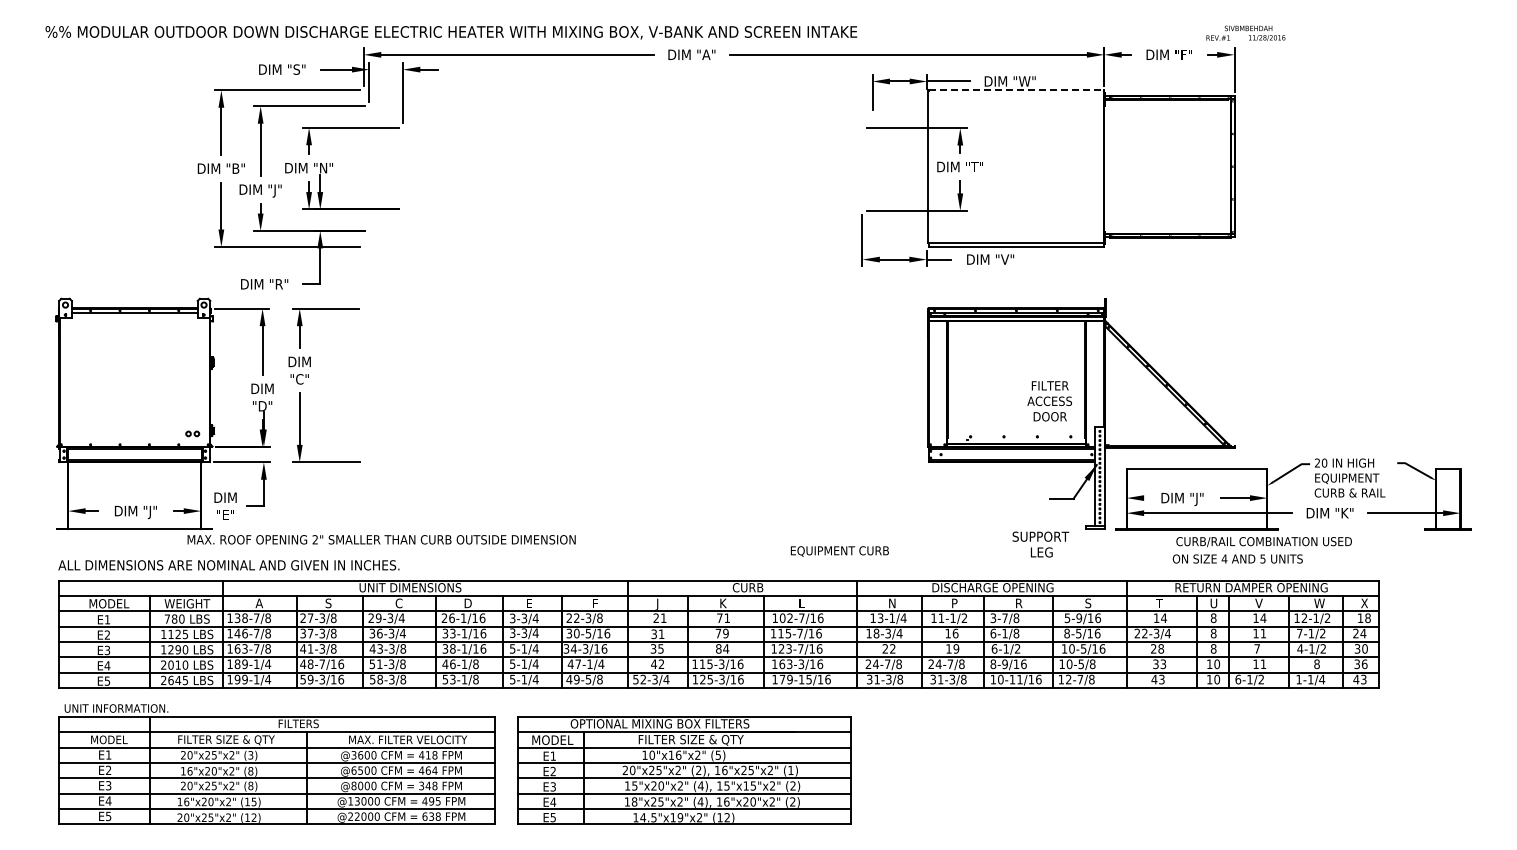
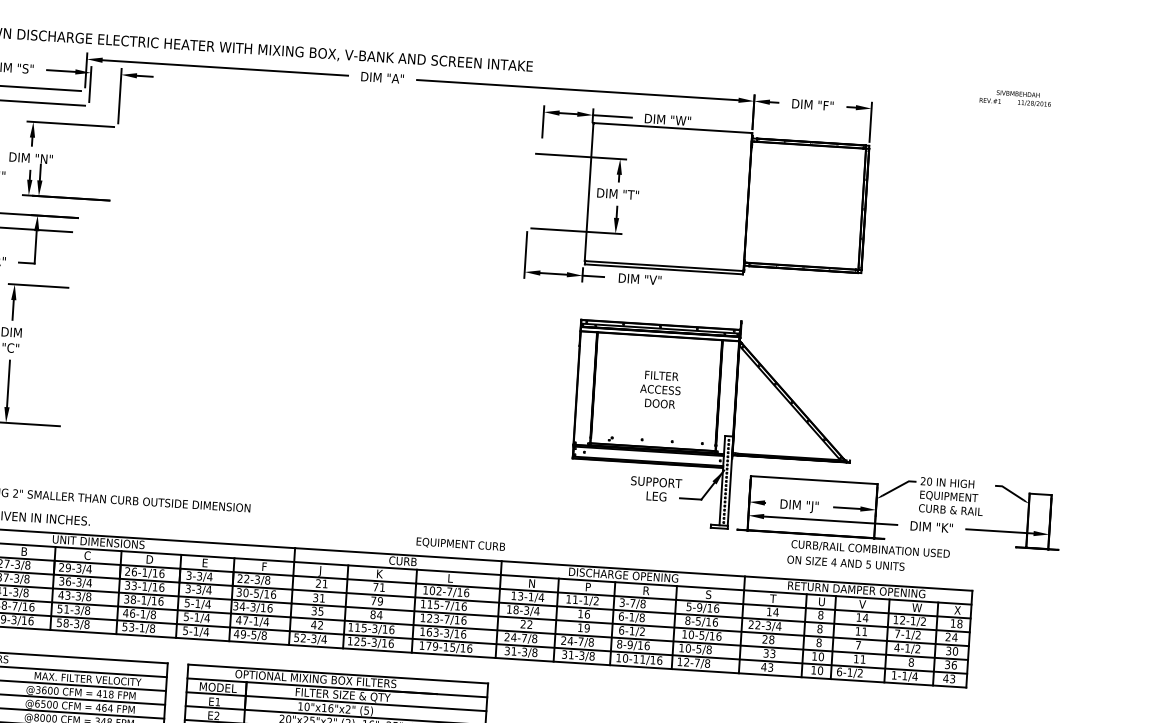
text: (1245, 32) -> (1015, 97), moved
line: (1016, 90) -> (673, 128), dashed -> solid
text: (1049, 401) -> (660, 389), moved
text: (1040, 544) -> (655, 489), moved
text: (839, 551) -> (460, 544), moved
text: (328, 603) -> (23, 551), S -> B

